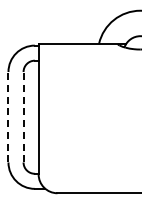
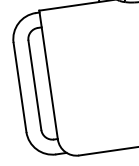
line: (8, 116) -> (19, 86), dashed -> solid
line: (23, 116) -> (34, 84), dashed -> solid

